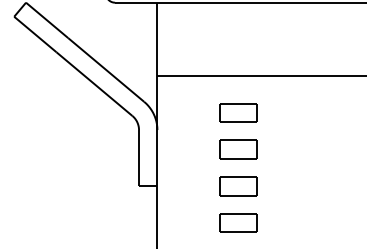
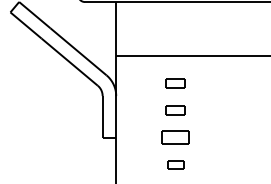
part: (238, 112) -> (176, 83), size x0.7
part: (238, 149) -> (176, 110), size x0.7
part: (238, 222) -> (176, 164), size x0.6

